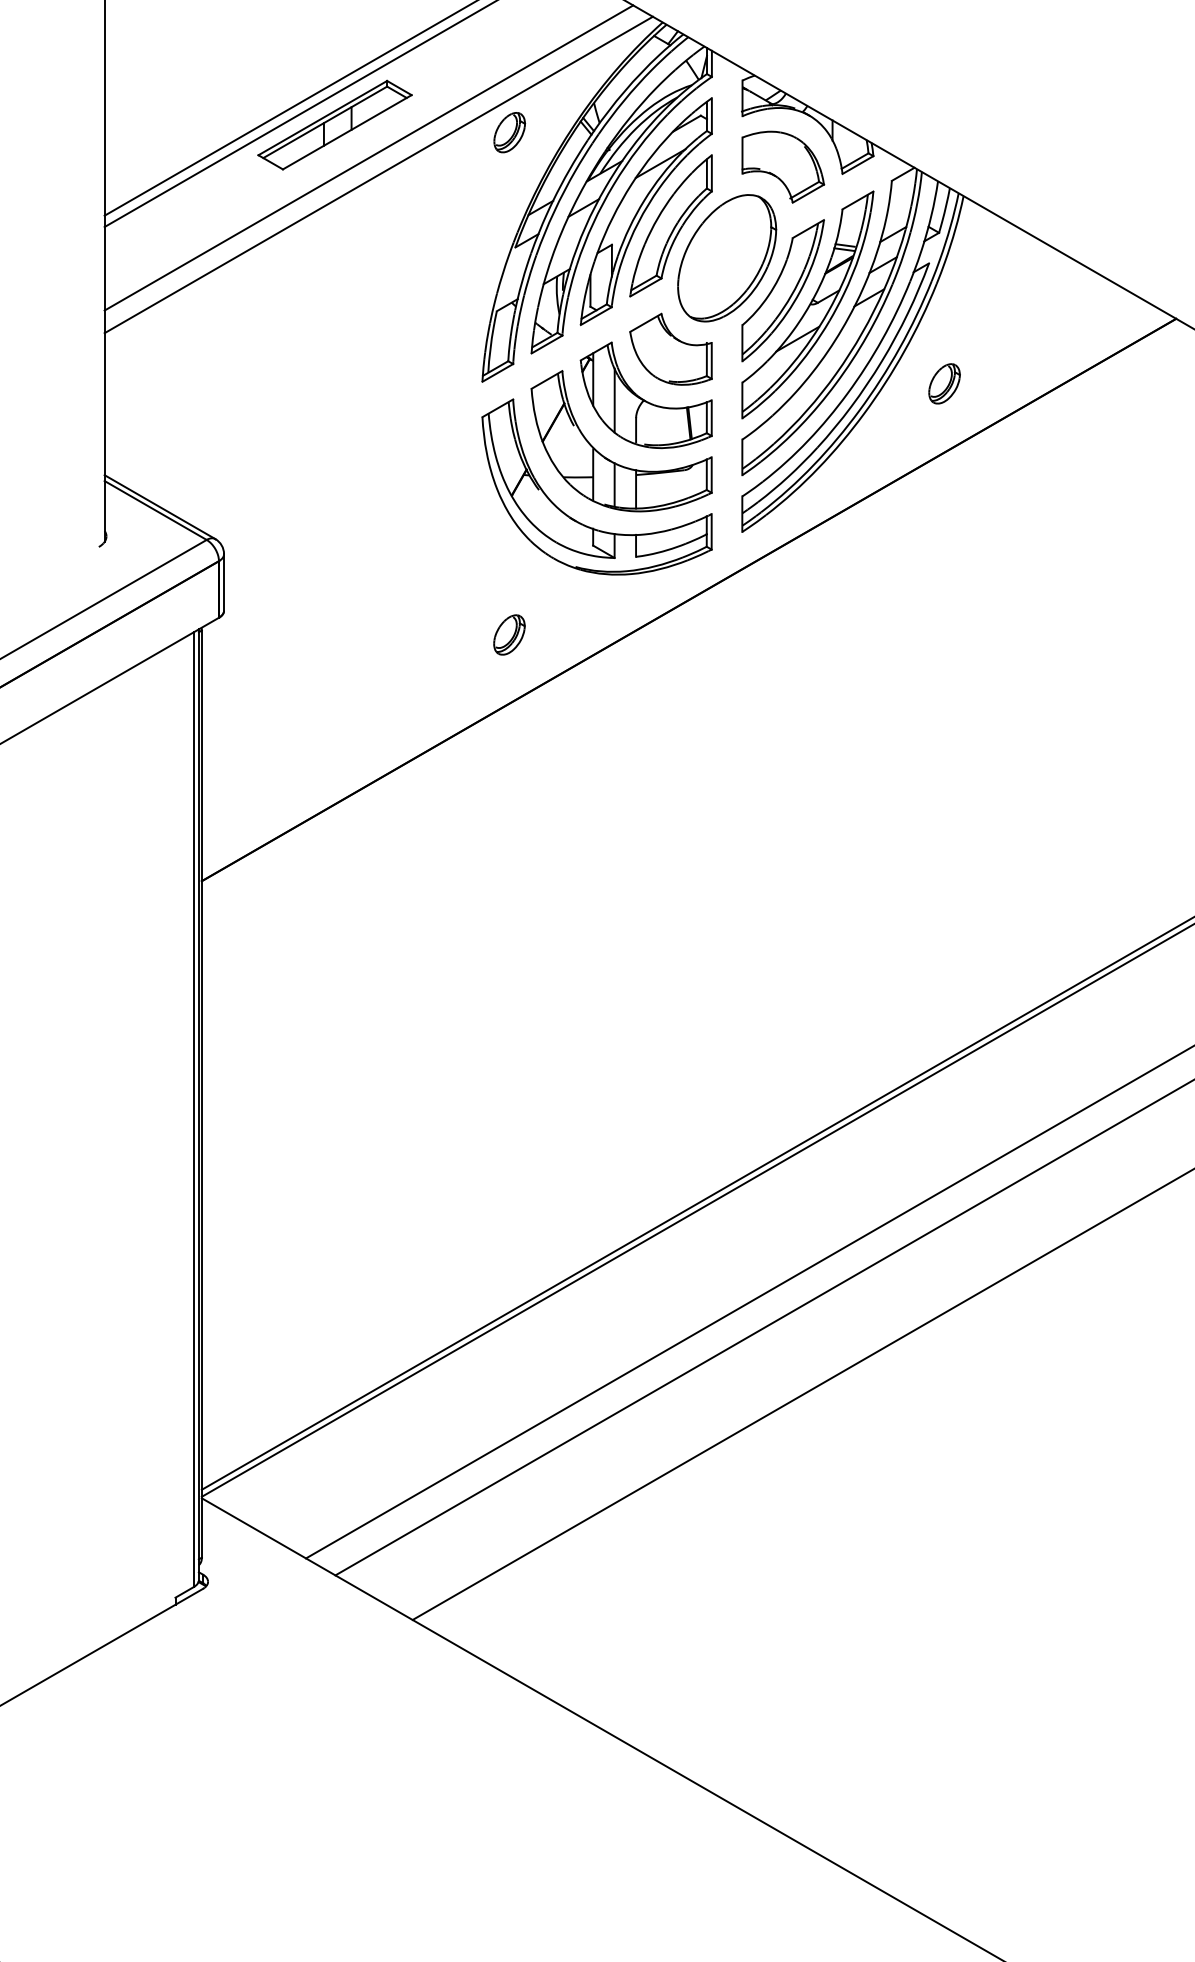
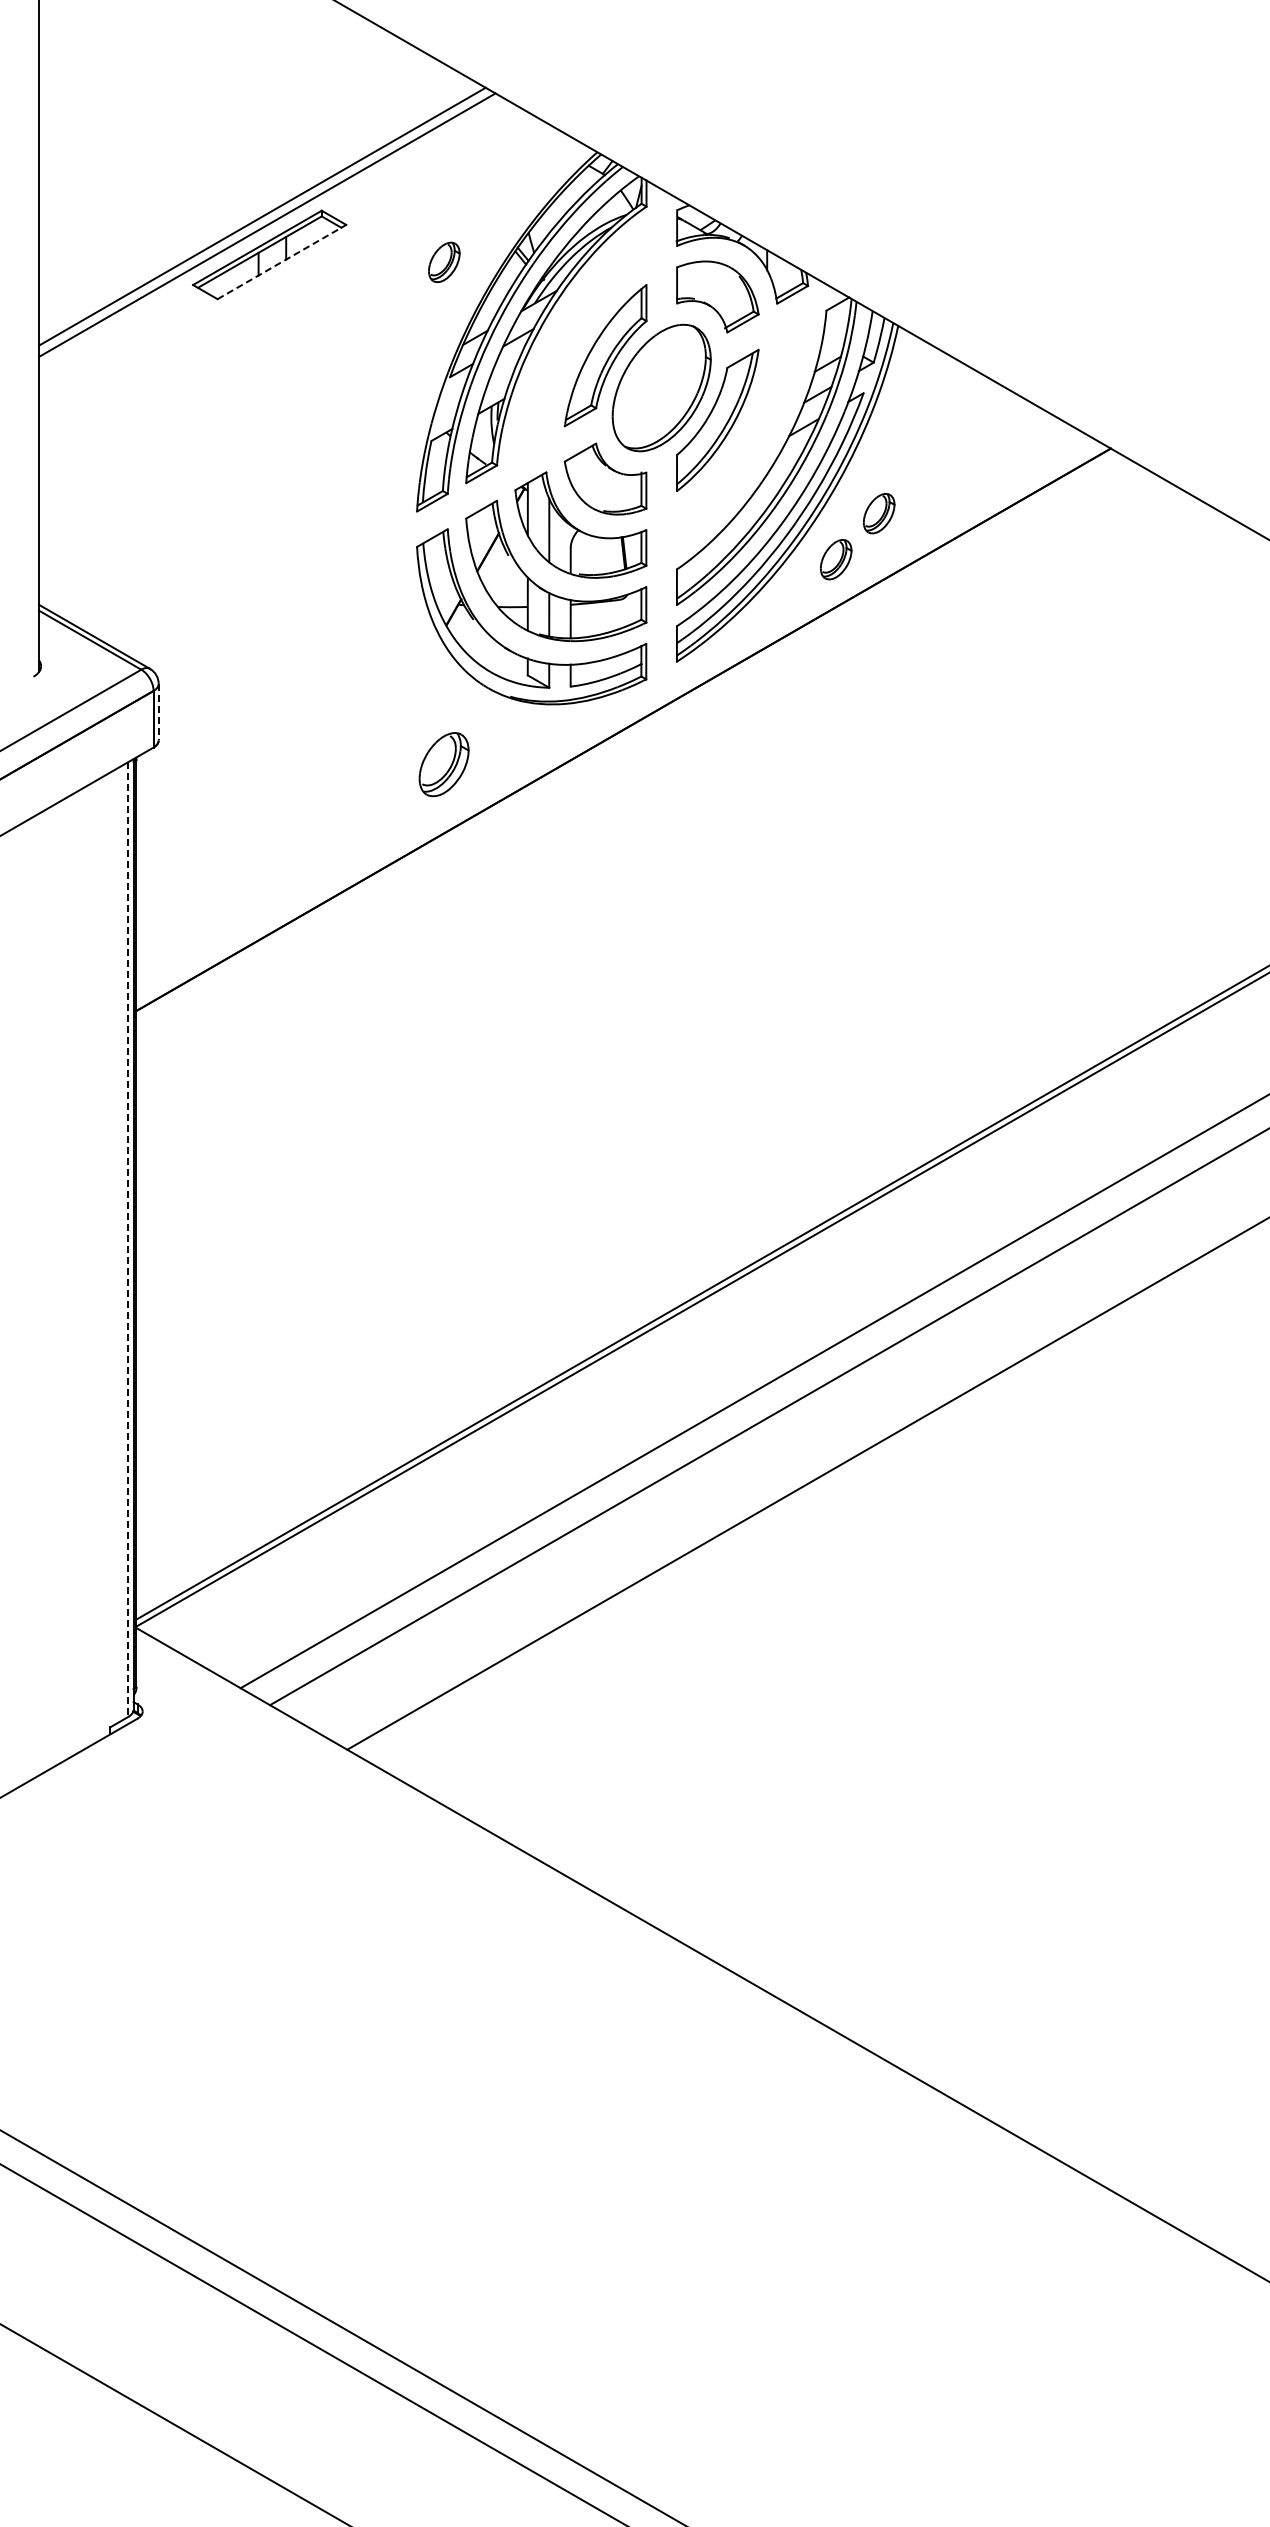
line: (347, 131) -> (282, 261), solid -> dashed
line: (368, 157) -> (303, 287), removed
line: (378, 174) -> (313, 304), removed
part: (645, 211) -> (580, 341), removed
part: (807, 304) -> (742, 434), removed
part: (901, 429) -> (836, 559), added
line: (223, 582) -> (158, 712), solid -> dashed
part: (508, 634) -> (443, 764), size x1.6
line: (193, 1109) -> (128, 1239), solid -> dashed

